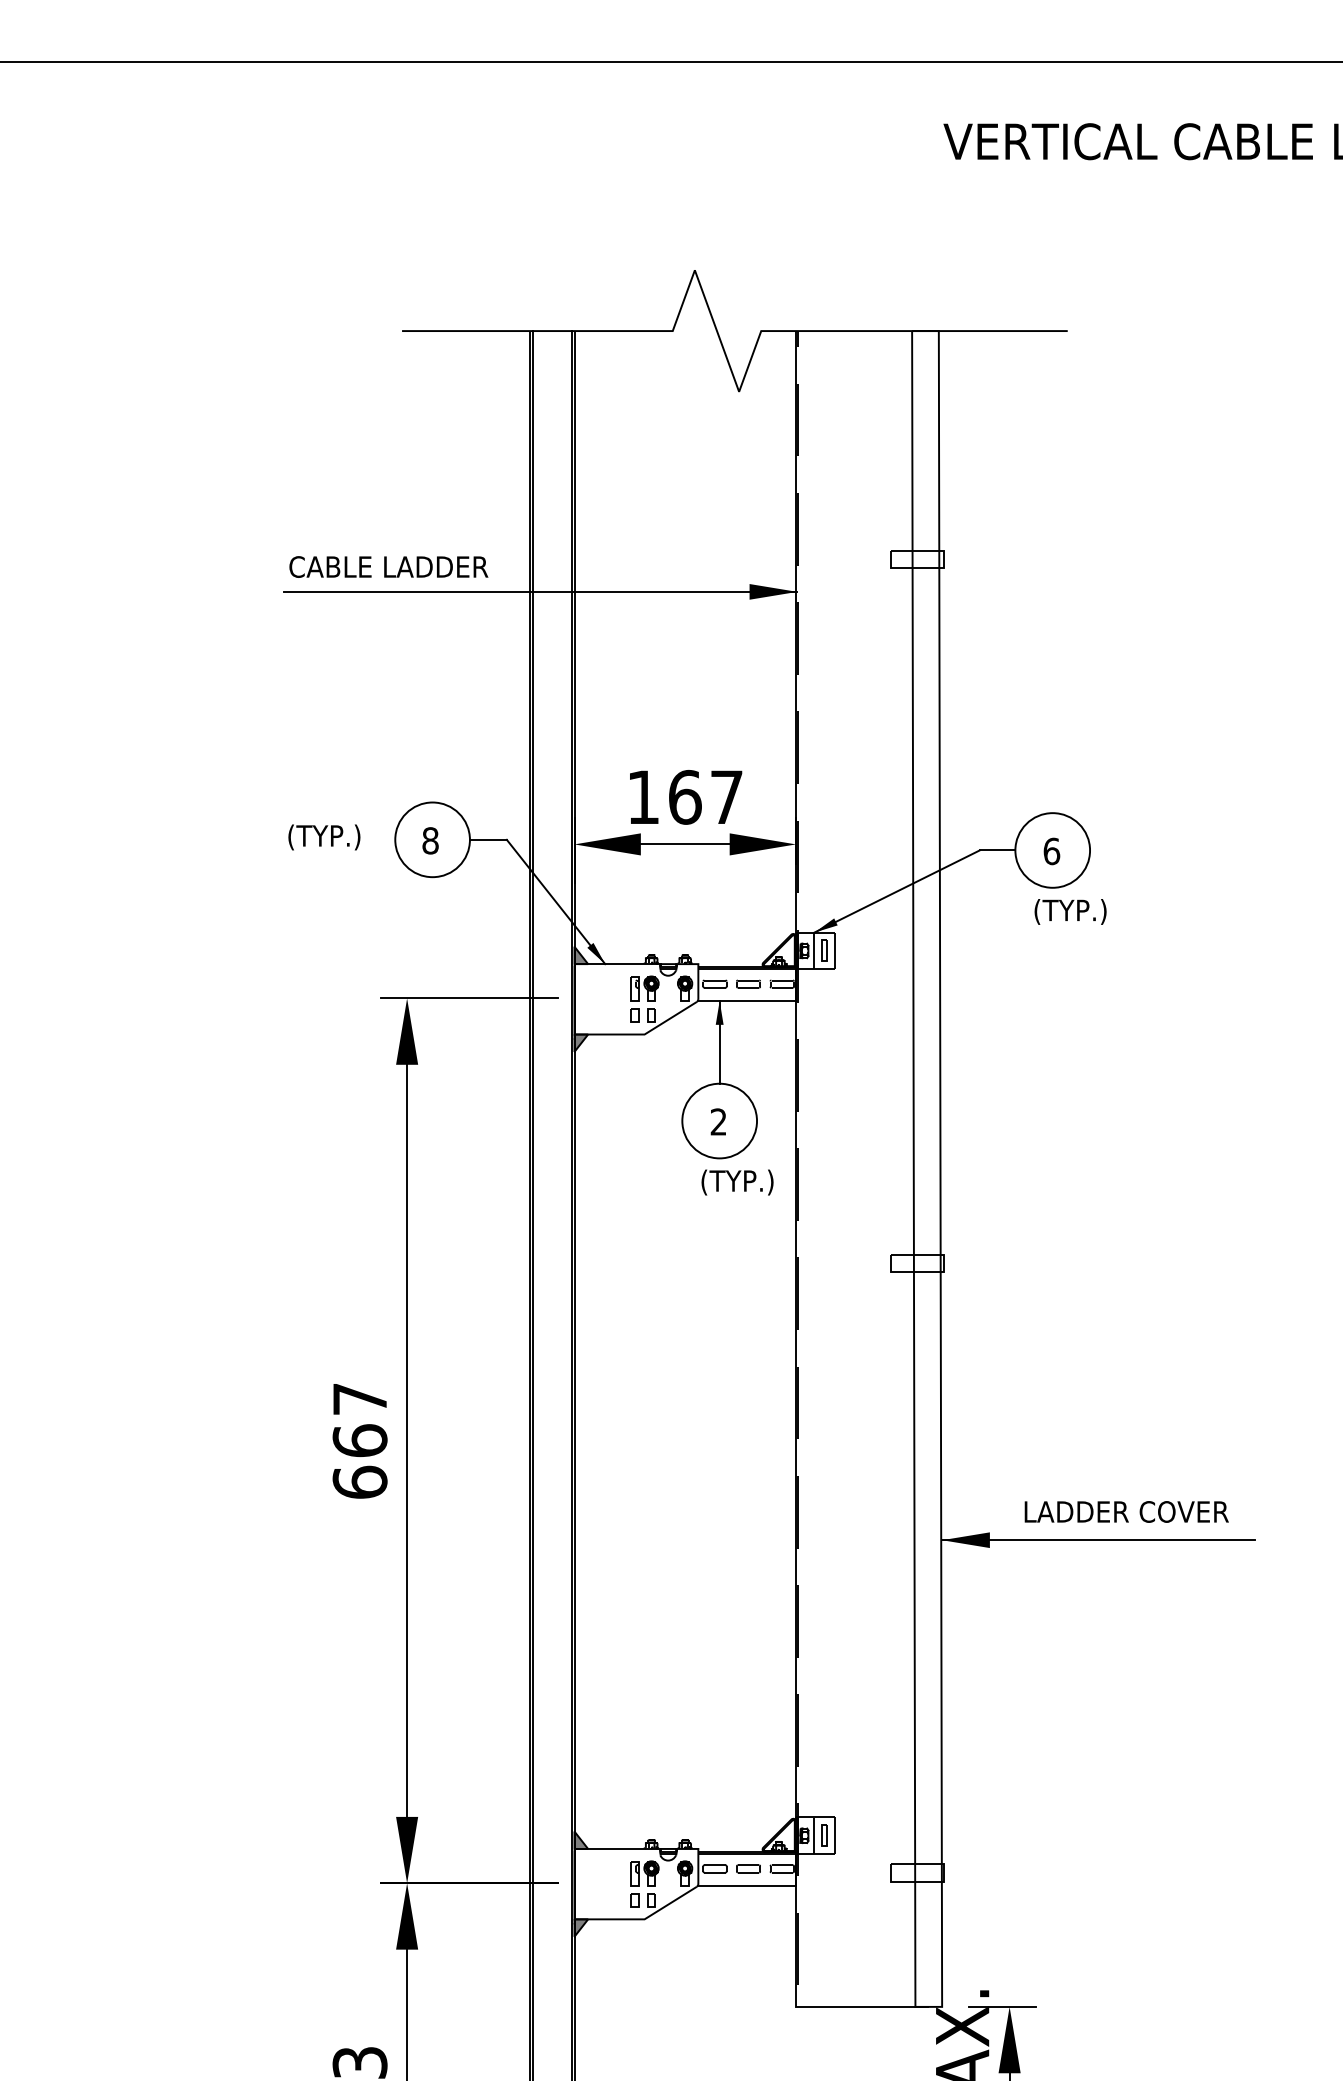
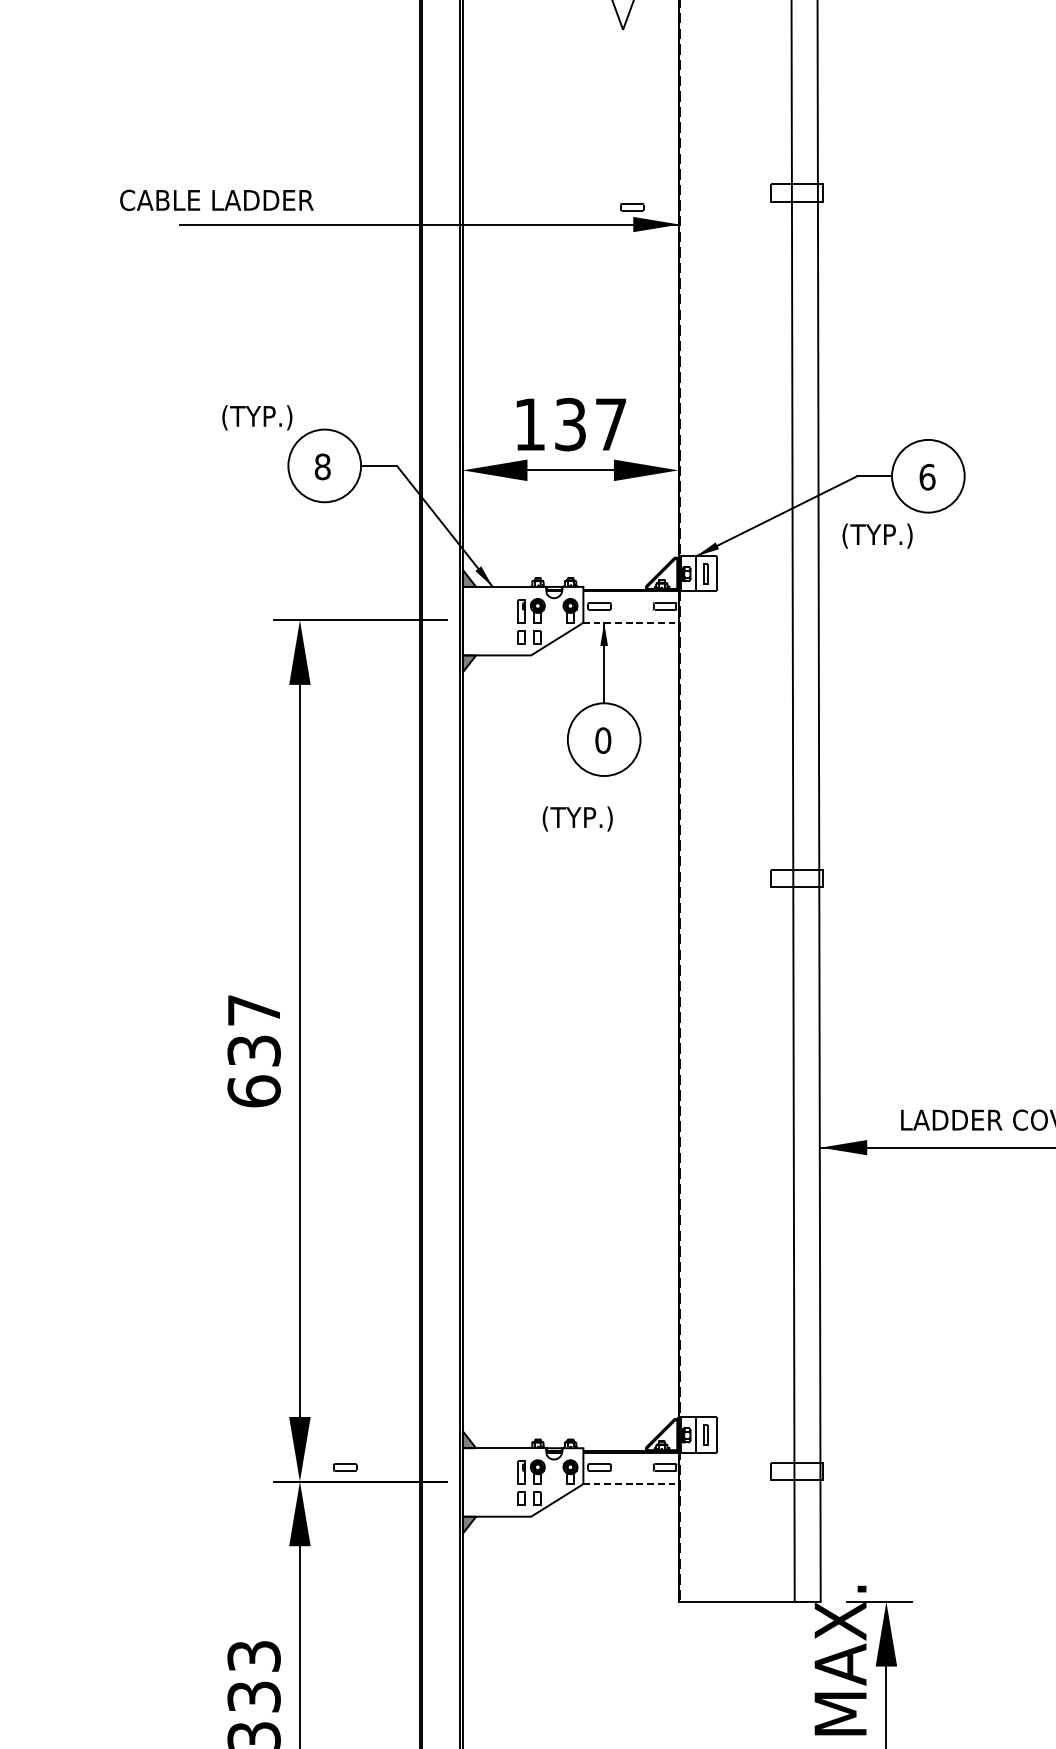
text: (388, 566) -> (216, 199), moved
text: (685, 796) -> (570, 423), 167 -> 137
text: (324, 837) -> (257, 417), moved
text: (1070, 911) -> (877, 535), moved
part: (748, 983) -> (632, 206), moved
line: (747, 1000) -> (631, 622), solid -> dashed
text: (718, 1121) -> (603, 740), 2 -> 0
text: (737, 1182) -> (577, 818), moved
text: (359, 1440) -> (253, 1050), 667 -> 637
part: (748, 1868) -> (345, 1467), moved
line: (747, 1885) -> (631, 1483), solid -> dashed

